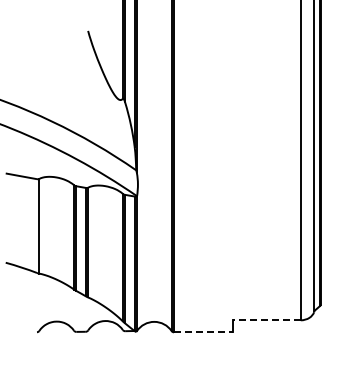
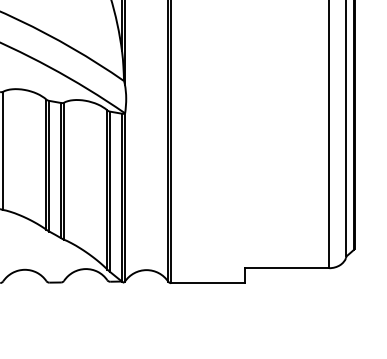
line: (266, 320) -> (286, 268), dashed -> solid
line: (203, 332) -> (207, 283), dashed -> solid

